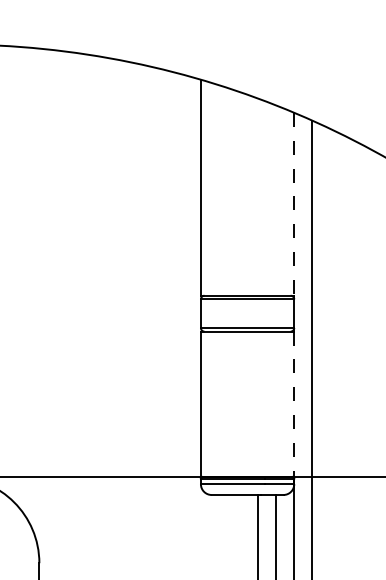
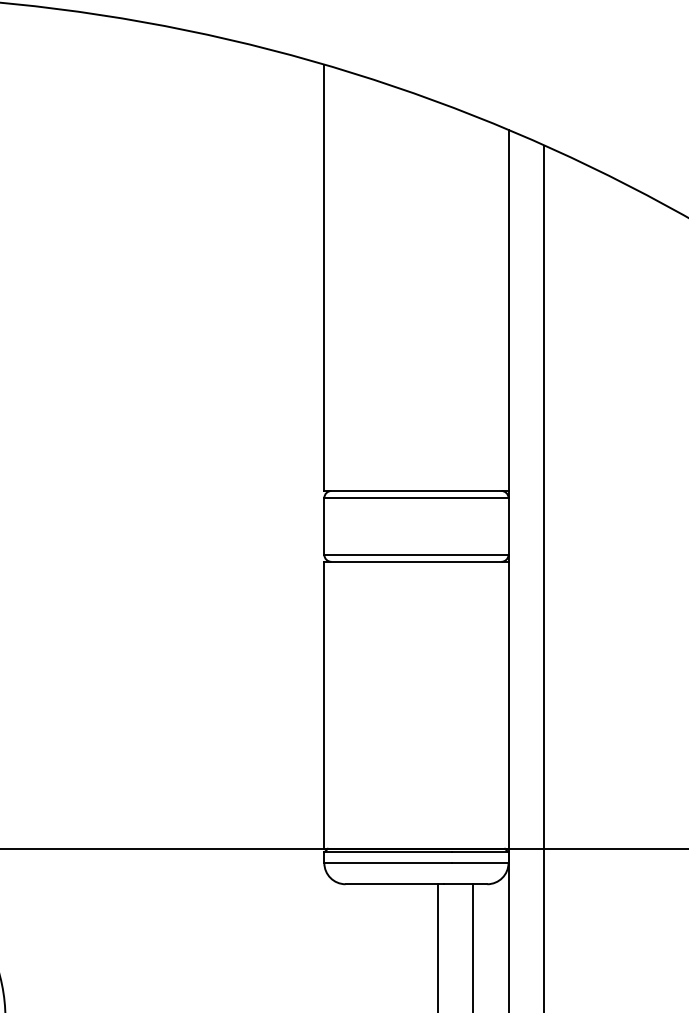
line: (294, 204) -> (509, 310), dashed -> solid
line: (294, 404) -> (509, 705), dashed -> solid

